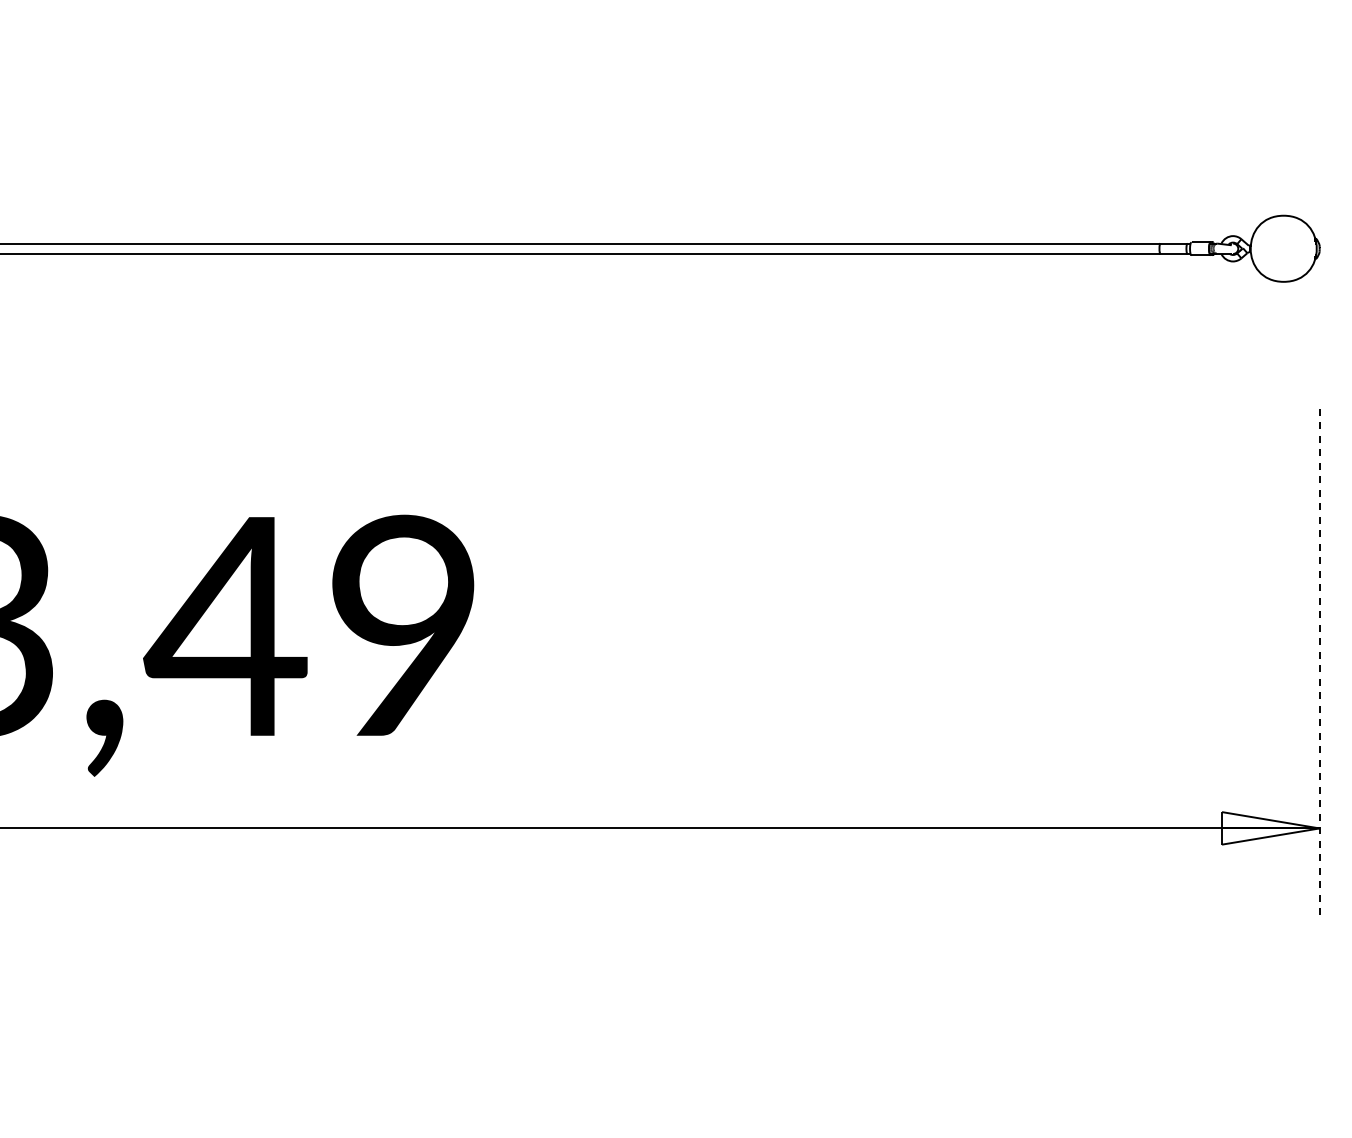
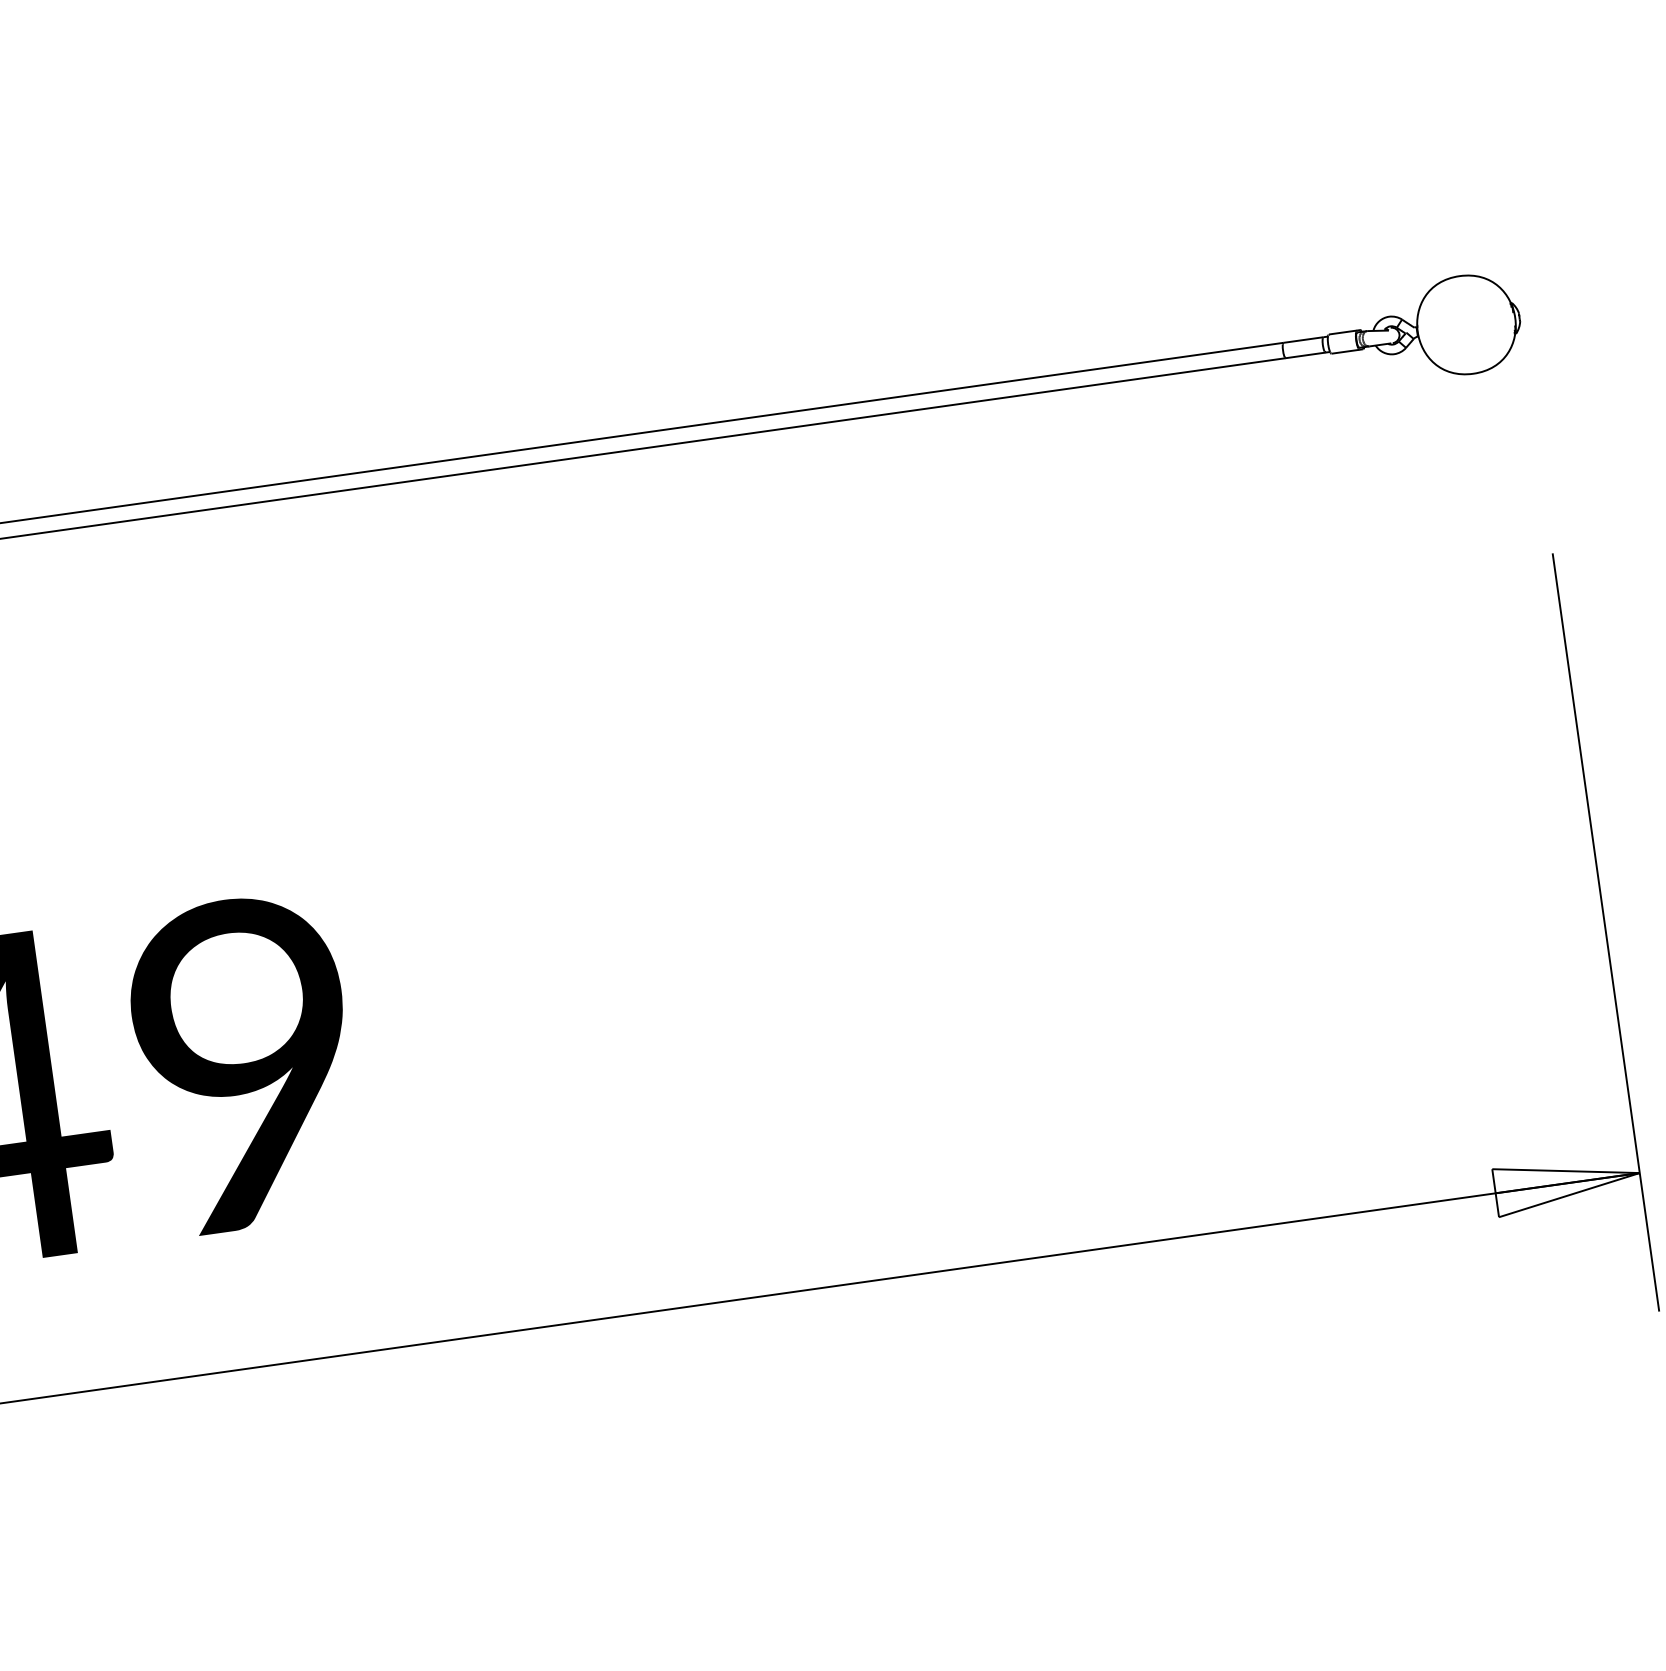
line: (1319, 665) -> (1605, 932), dashed -> solid

